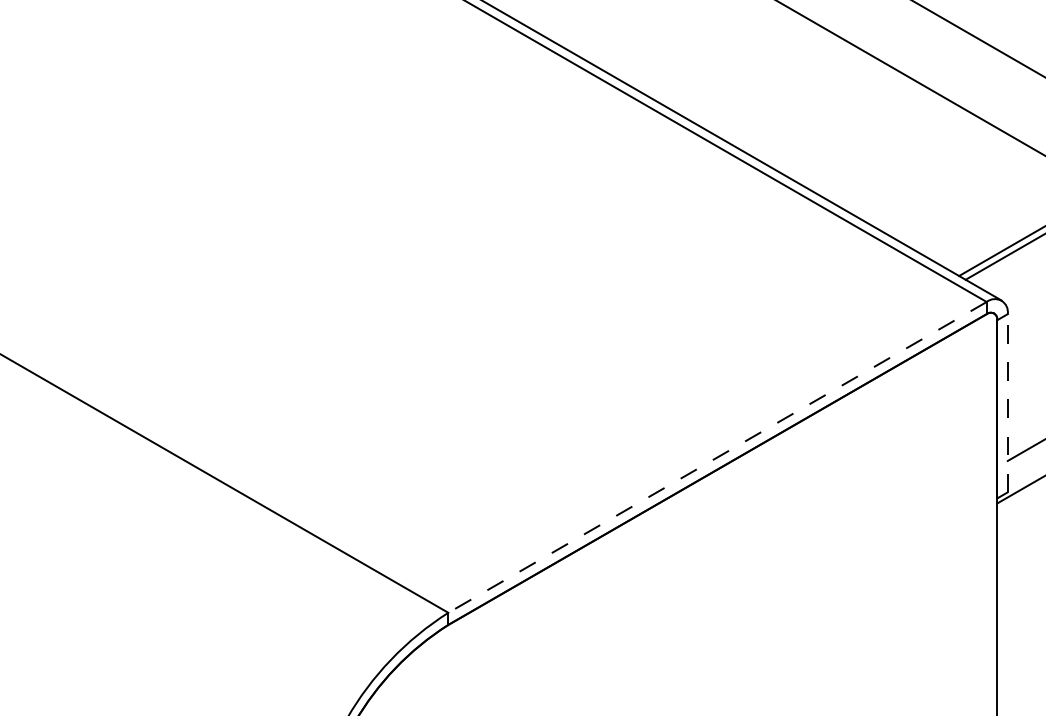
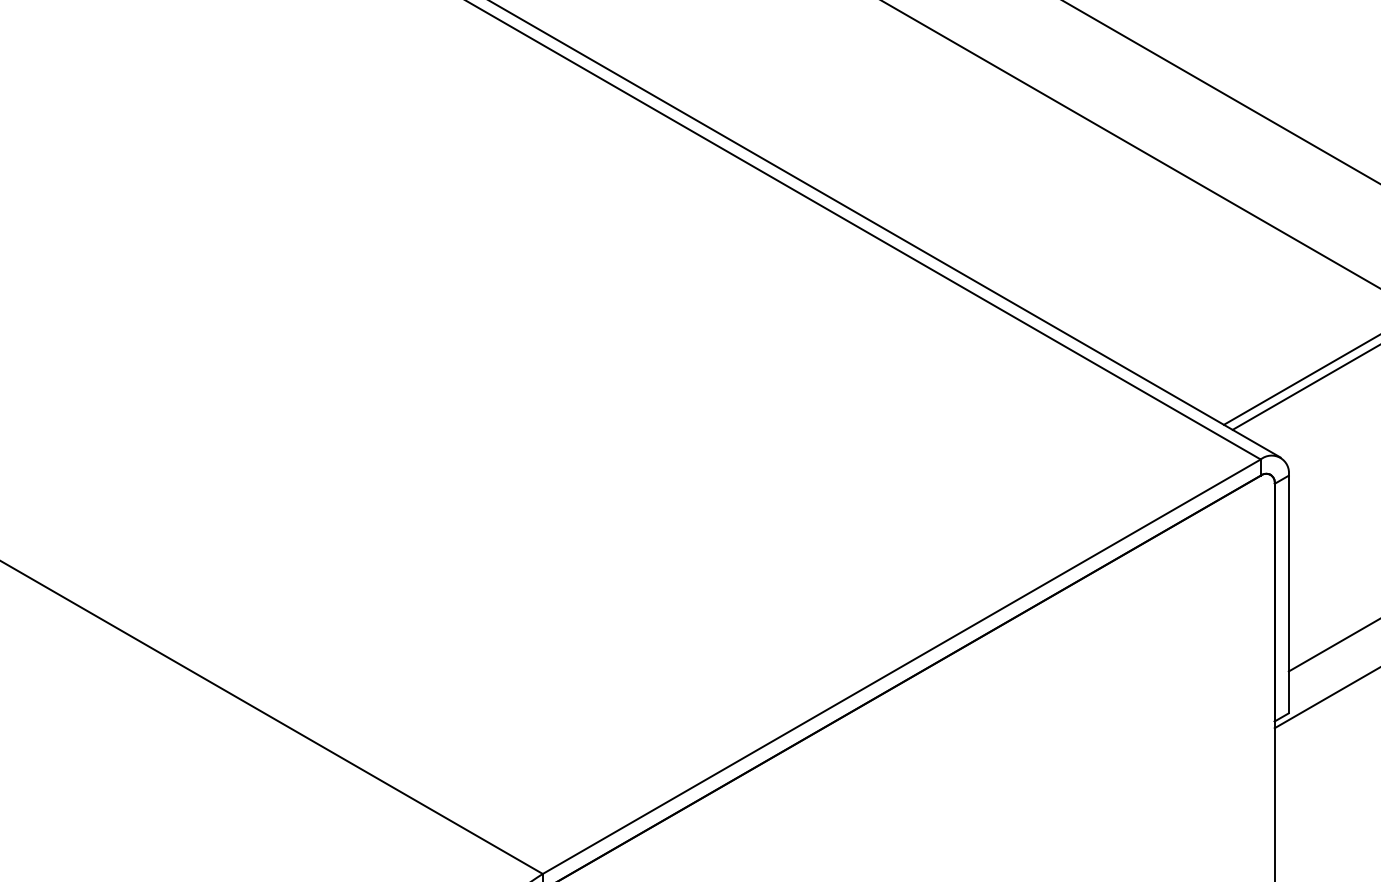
line: (1007, 402) -> (1288, 593), dashed -> solid
line: (717, 457) -> (901, 666), dashed -> solid

